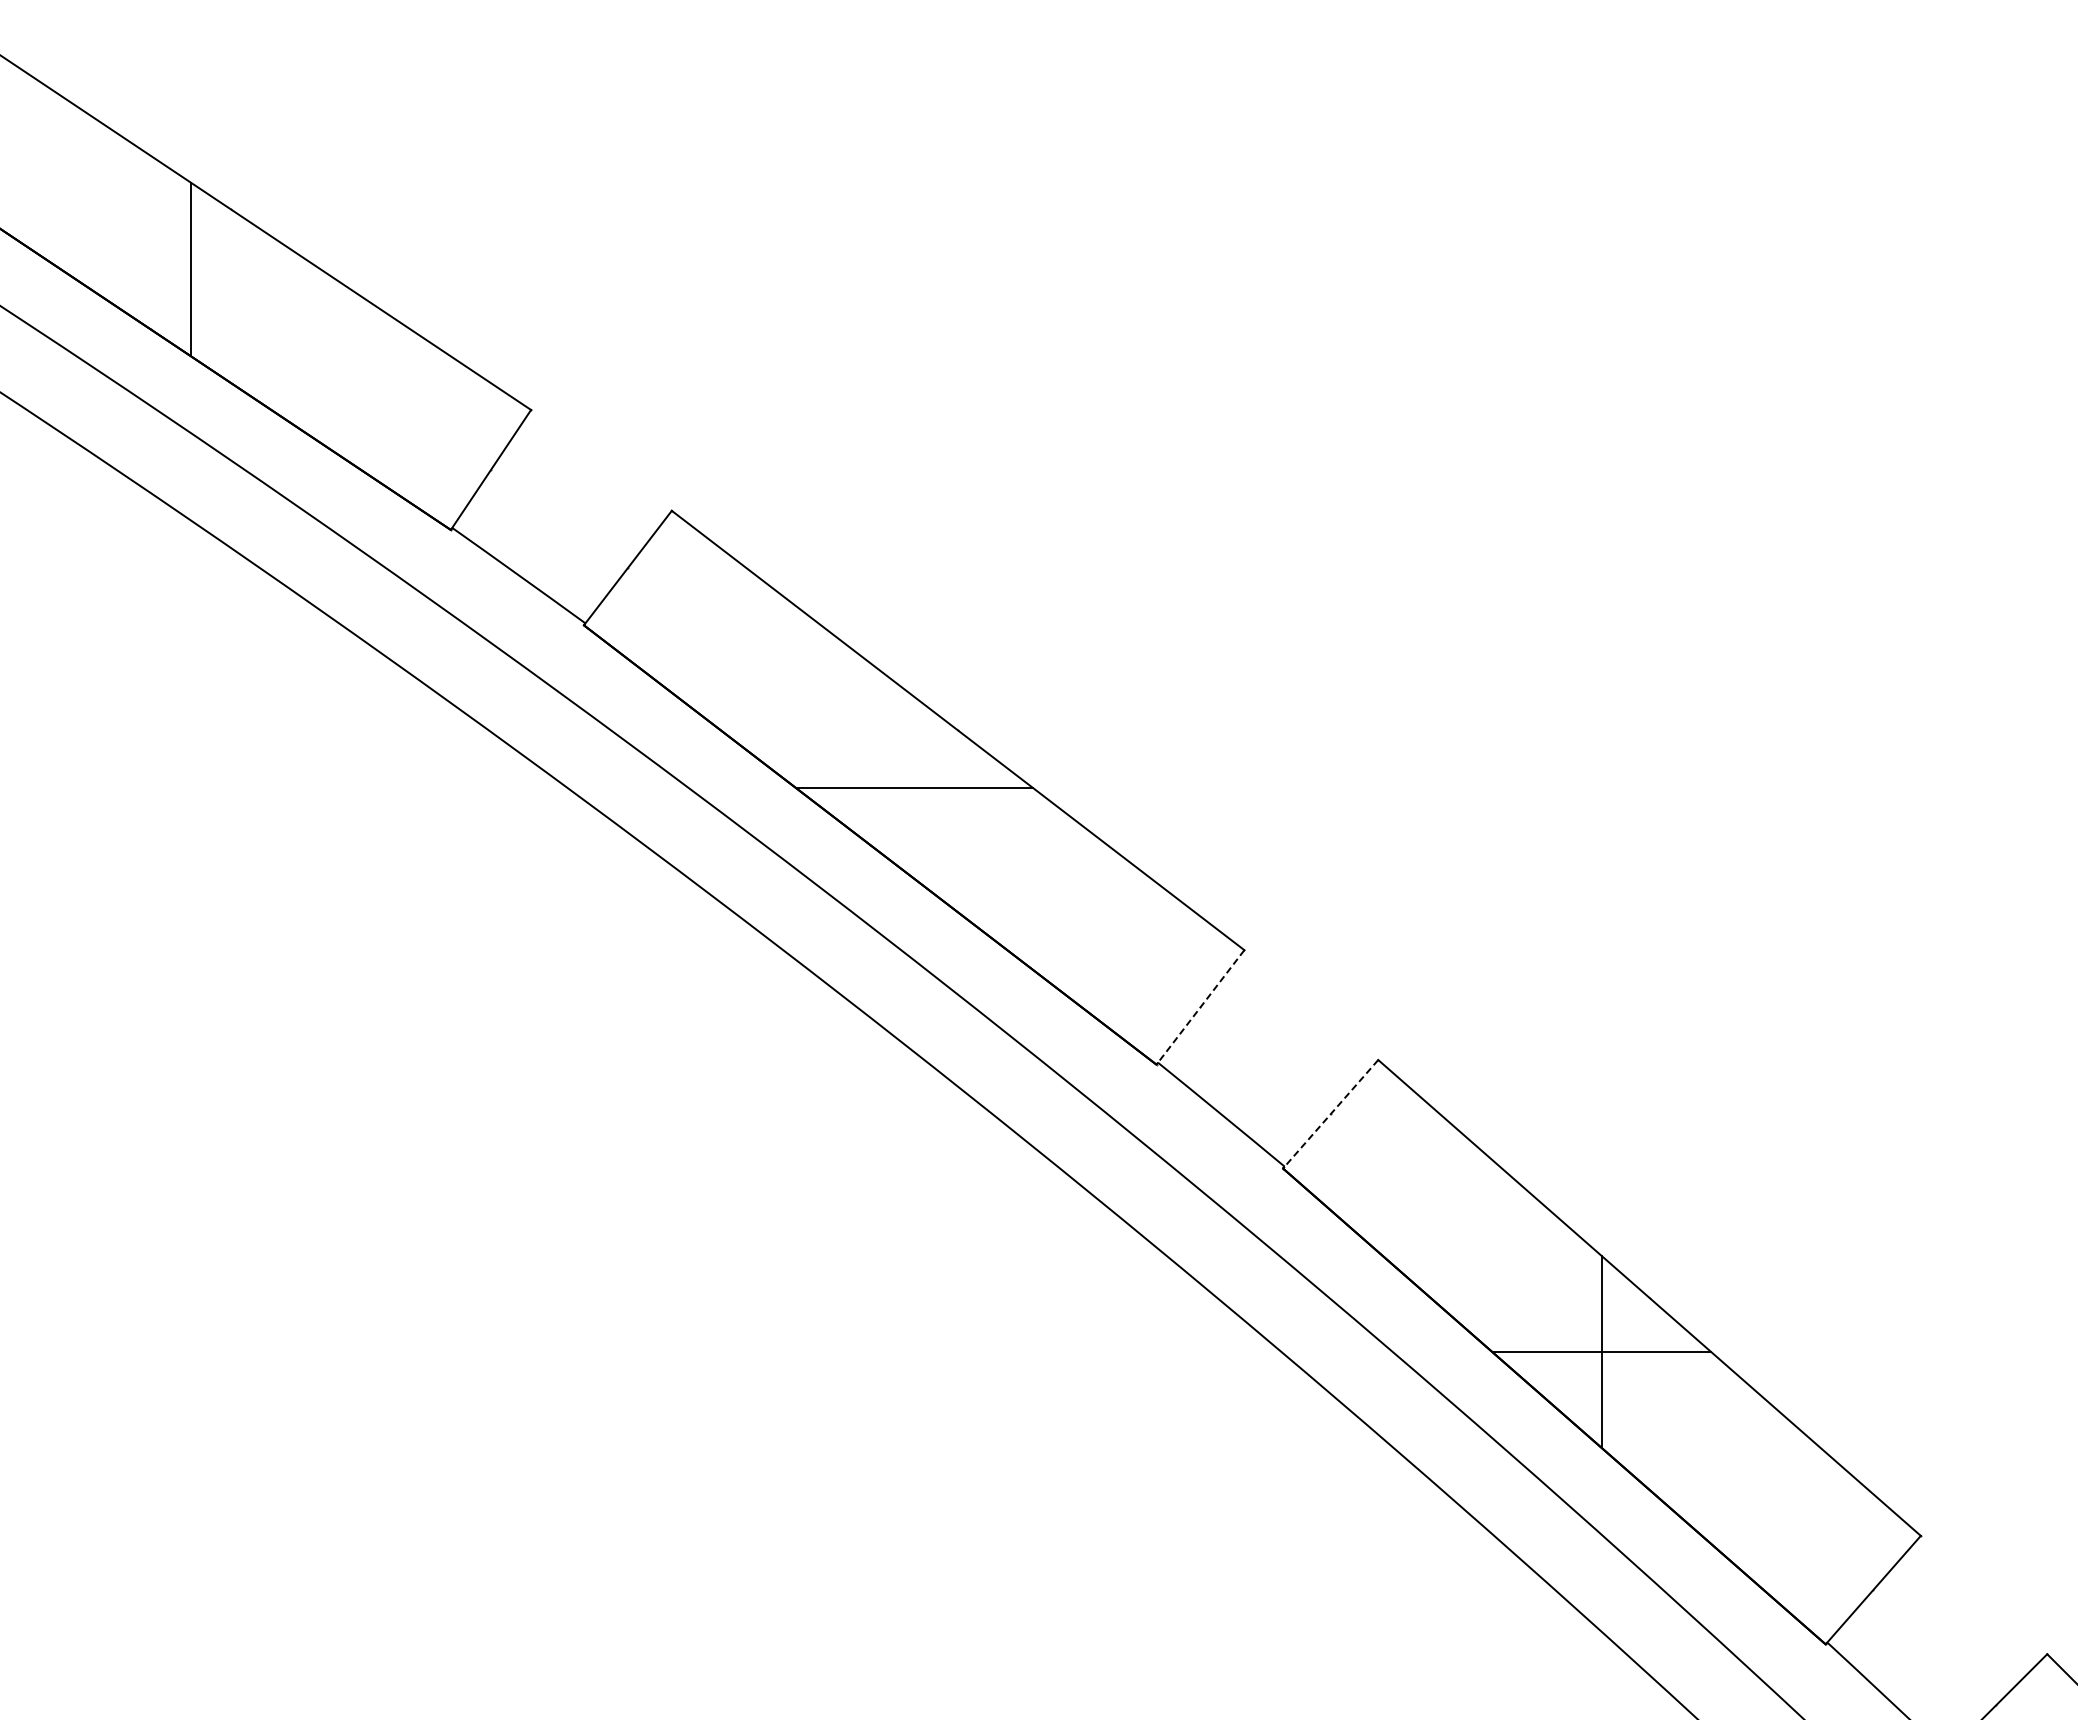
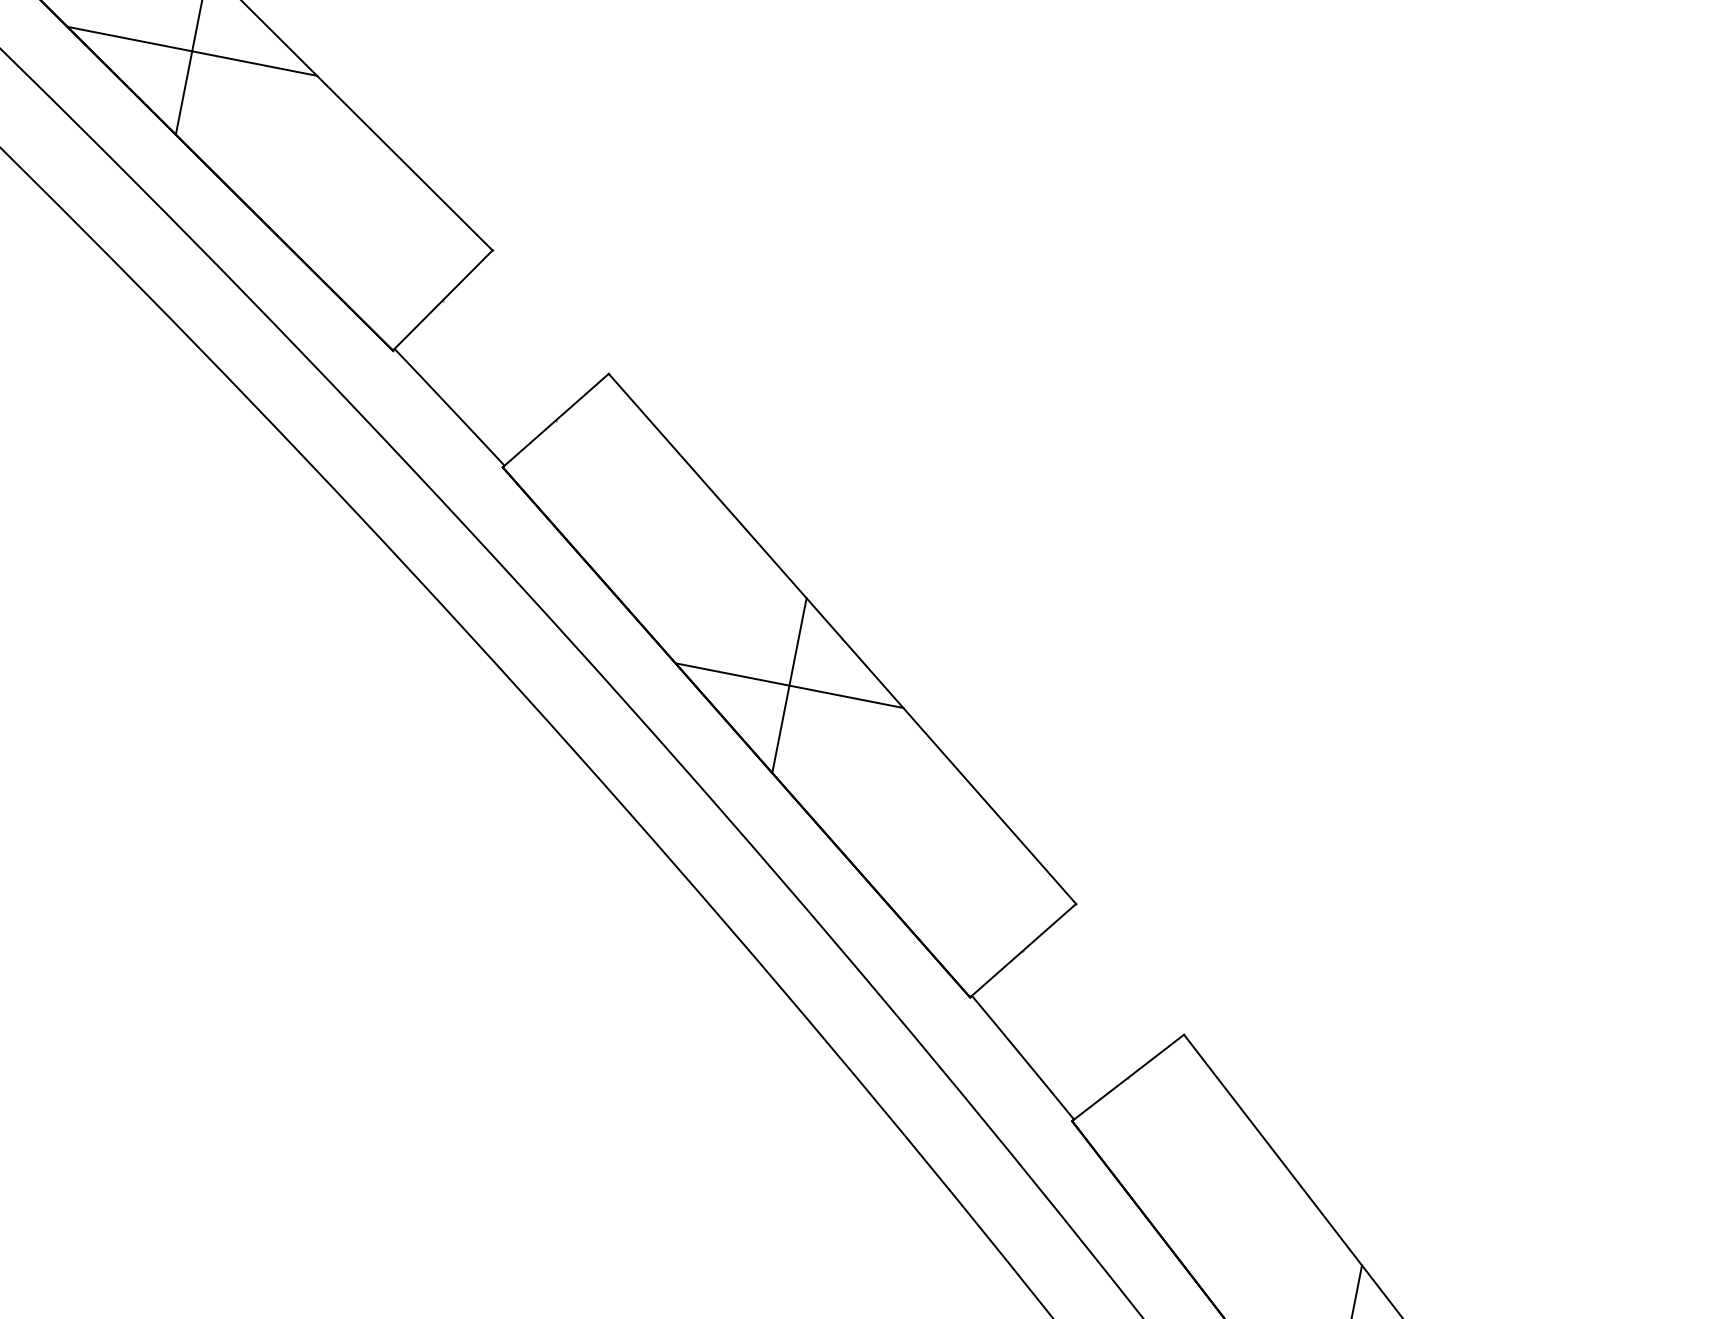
line: (190, 269) -> (191, 51), added
line: (914, 787) -> (789, 685), added
line: (1200, 1007) -> (1023, 950), dashed -> solid
line: (1330, 1114) -> (1127, 1078), dashed -> solid

